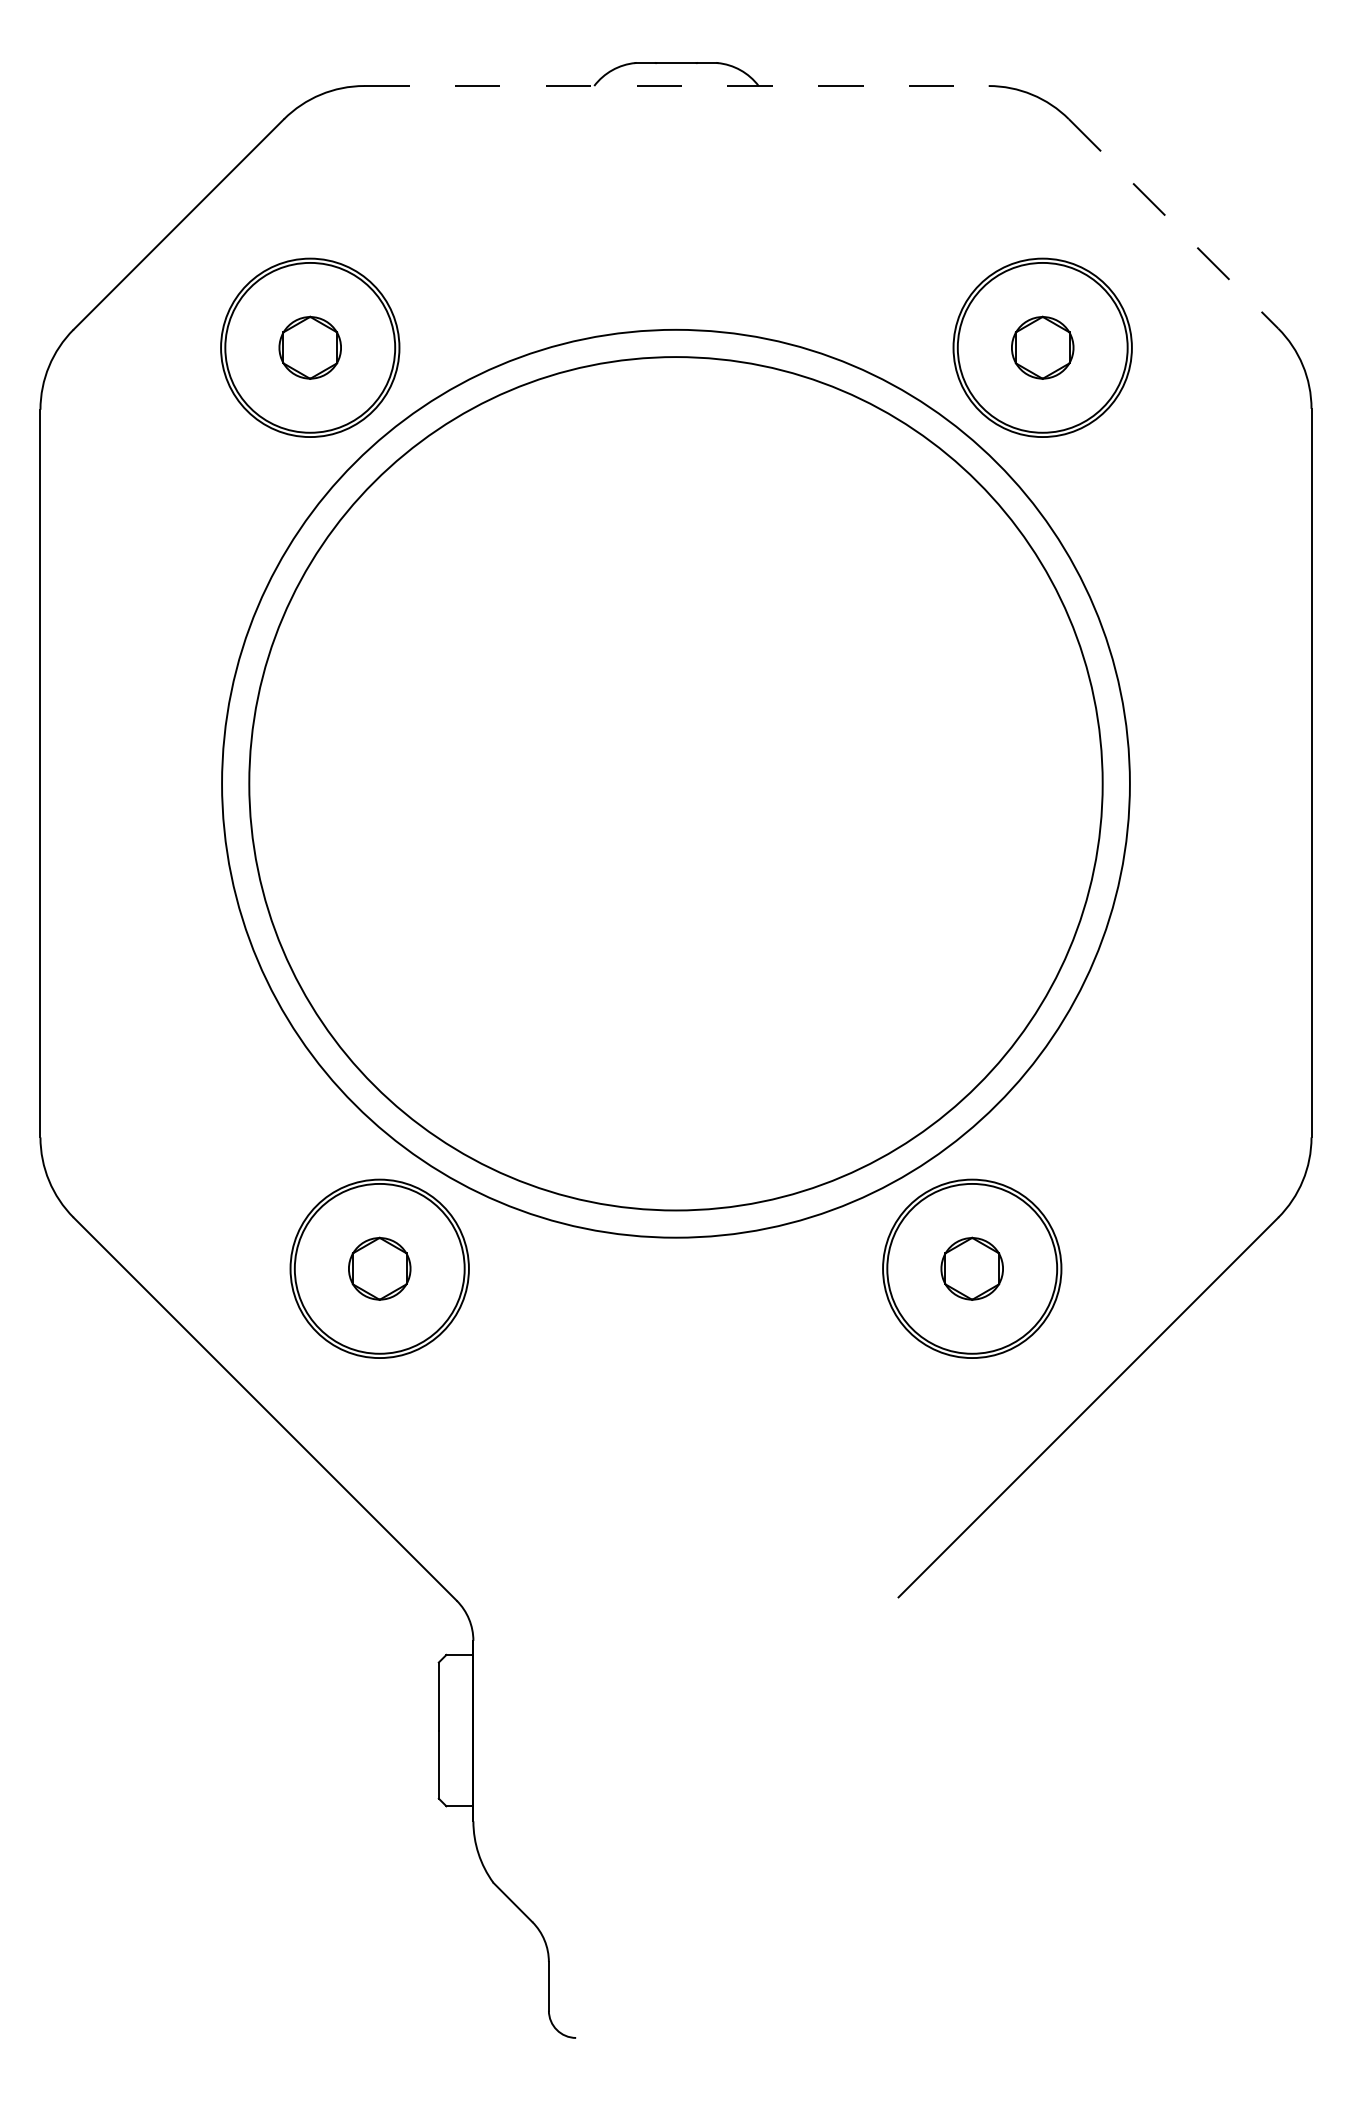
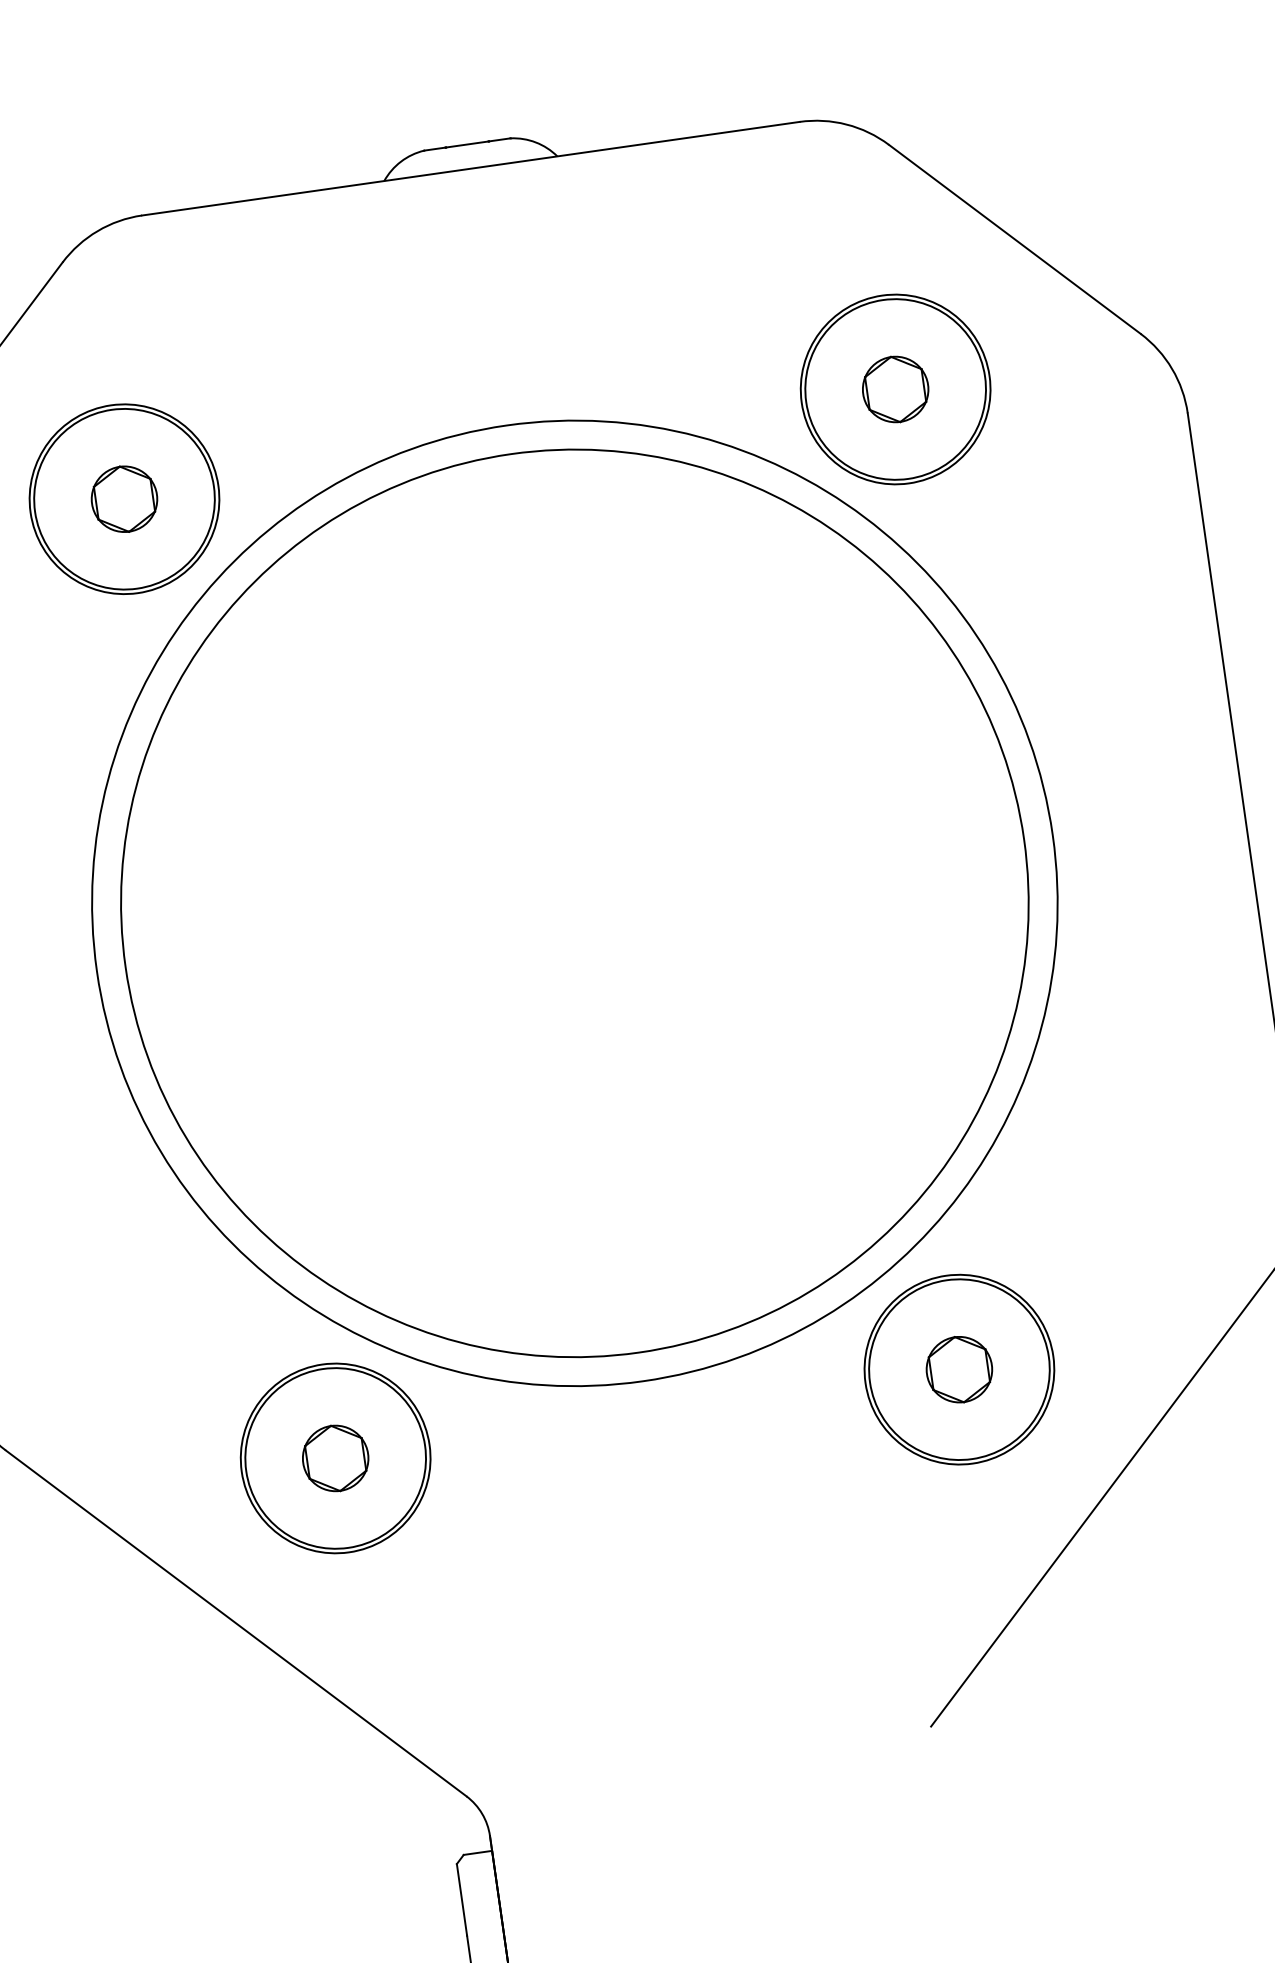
line: (676, 86) -> (470, 169), dashed -> solid
line: (1173, 224) -> (1014, 240), dashed -> solid

